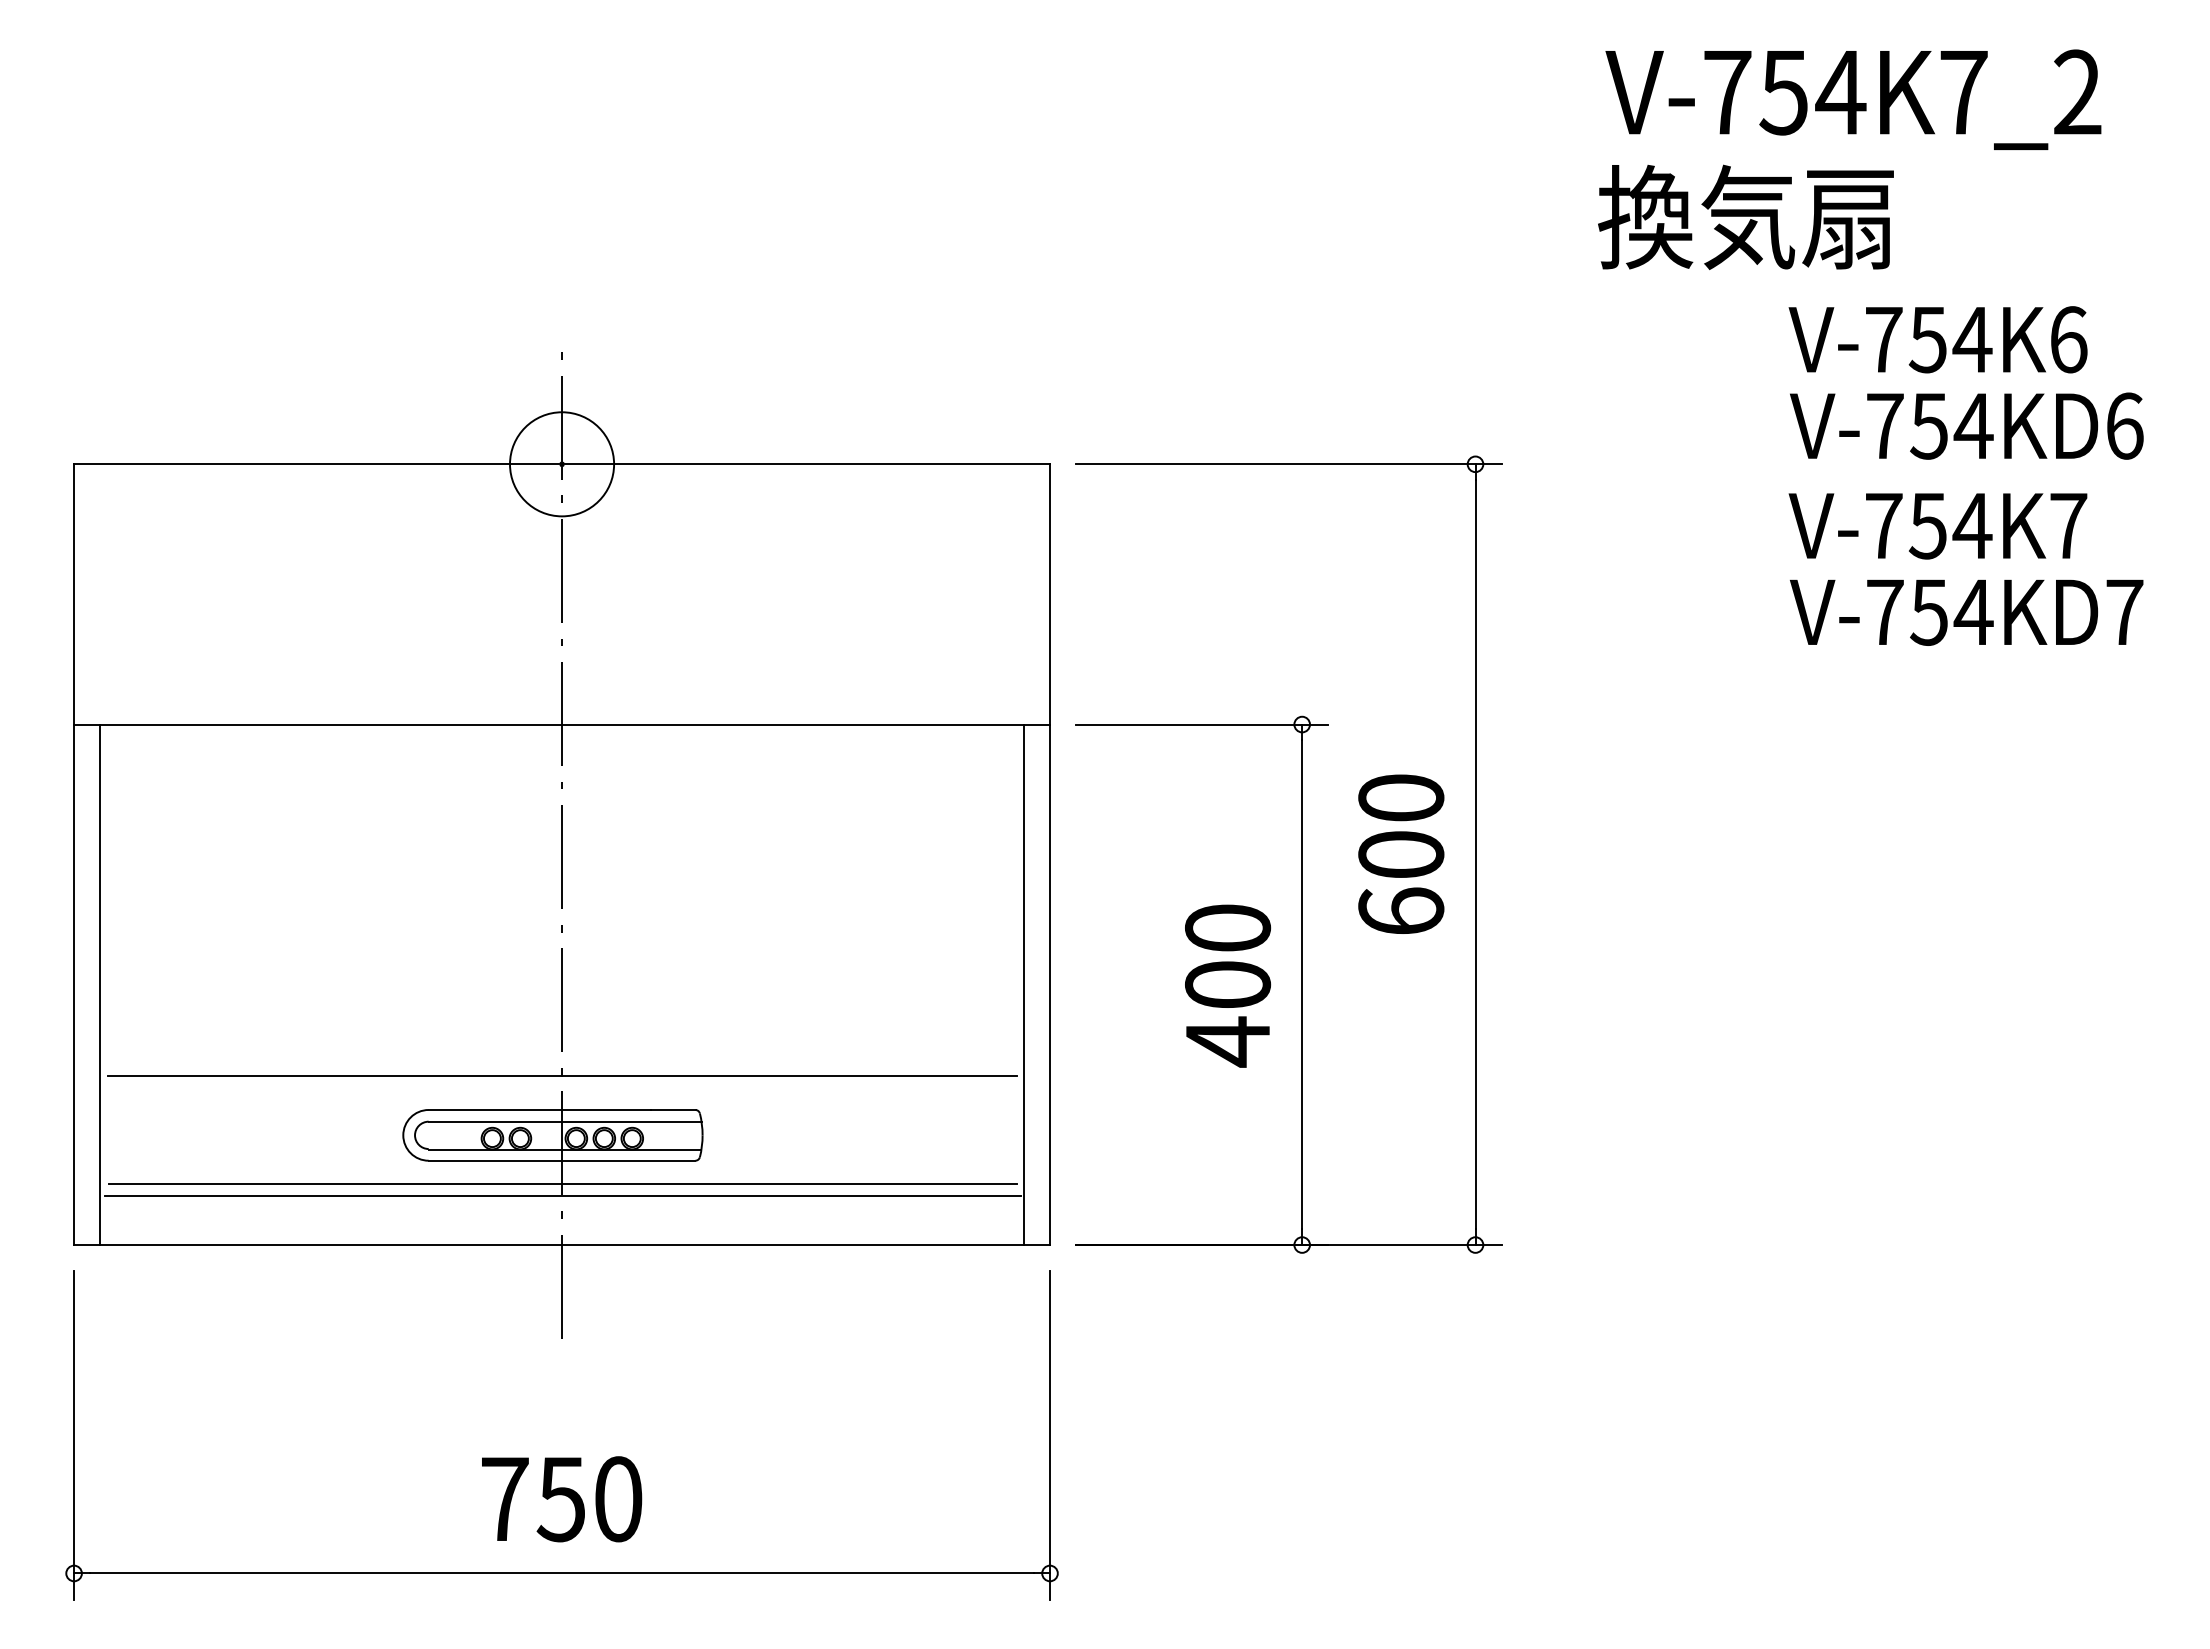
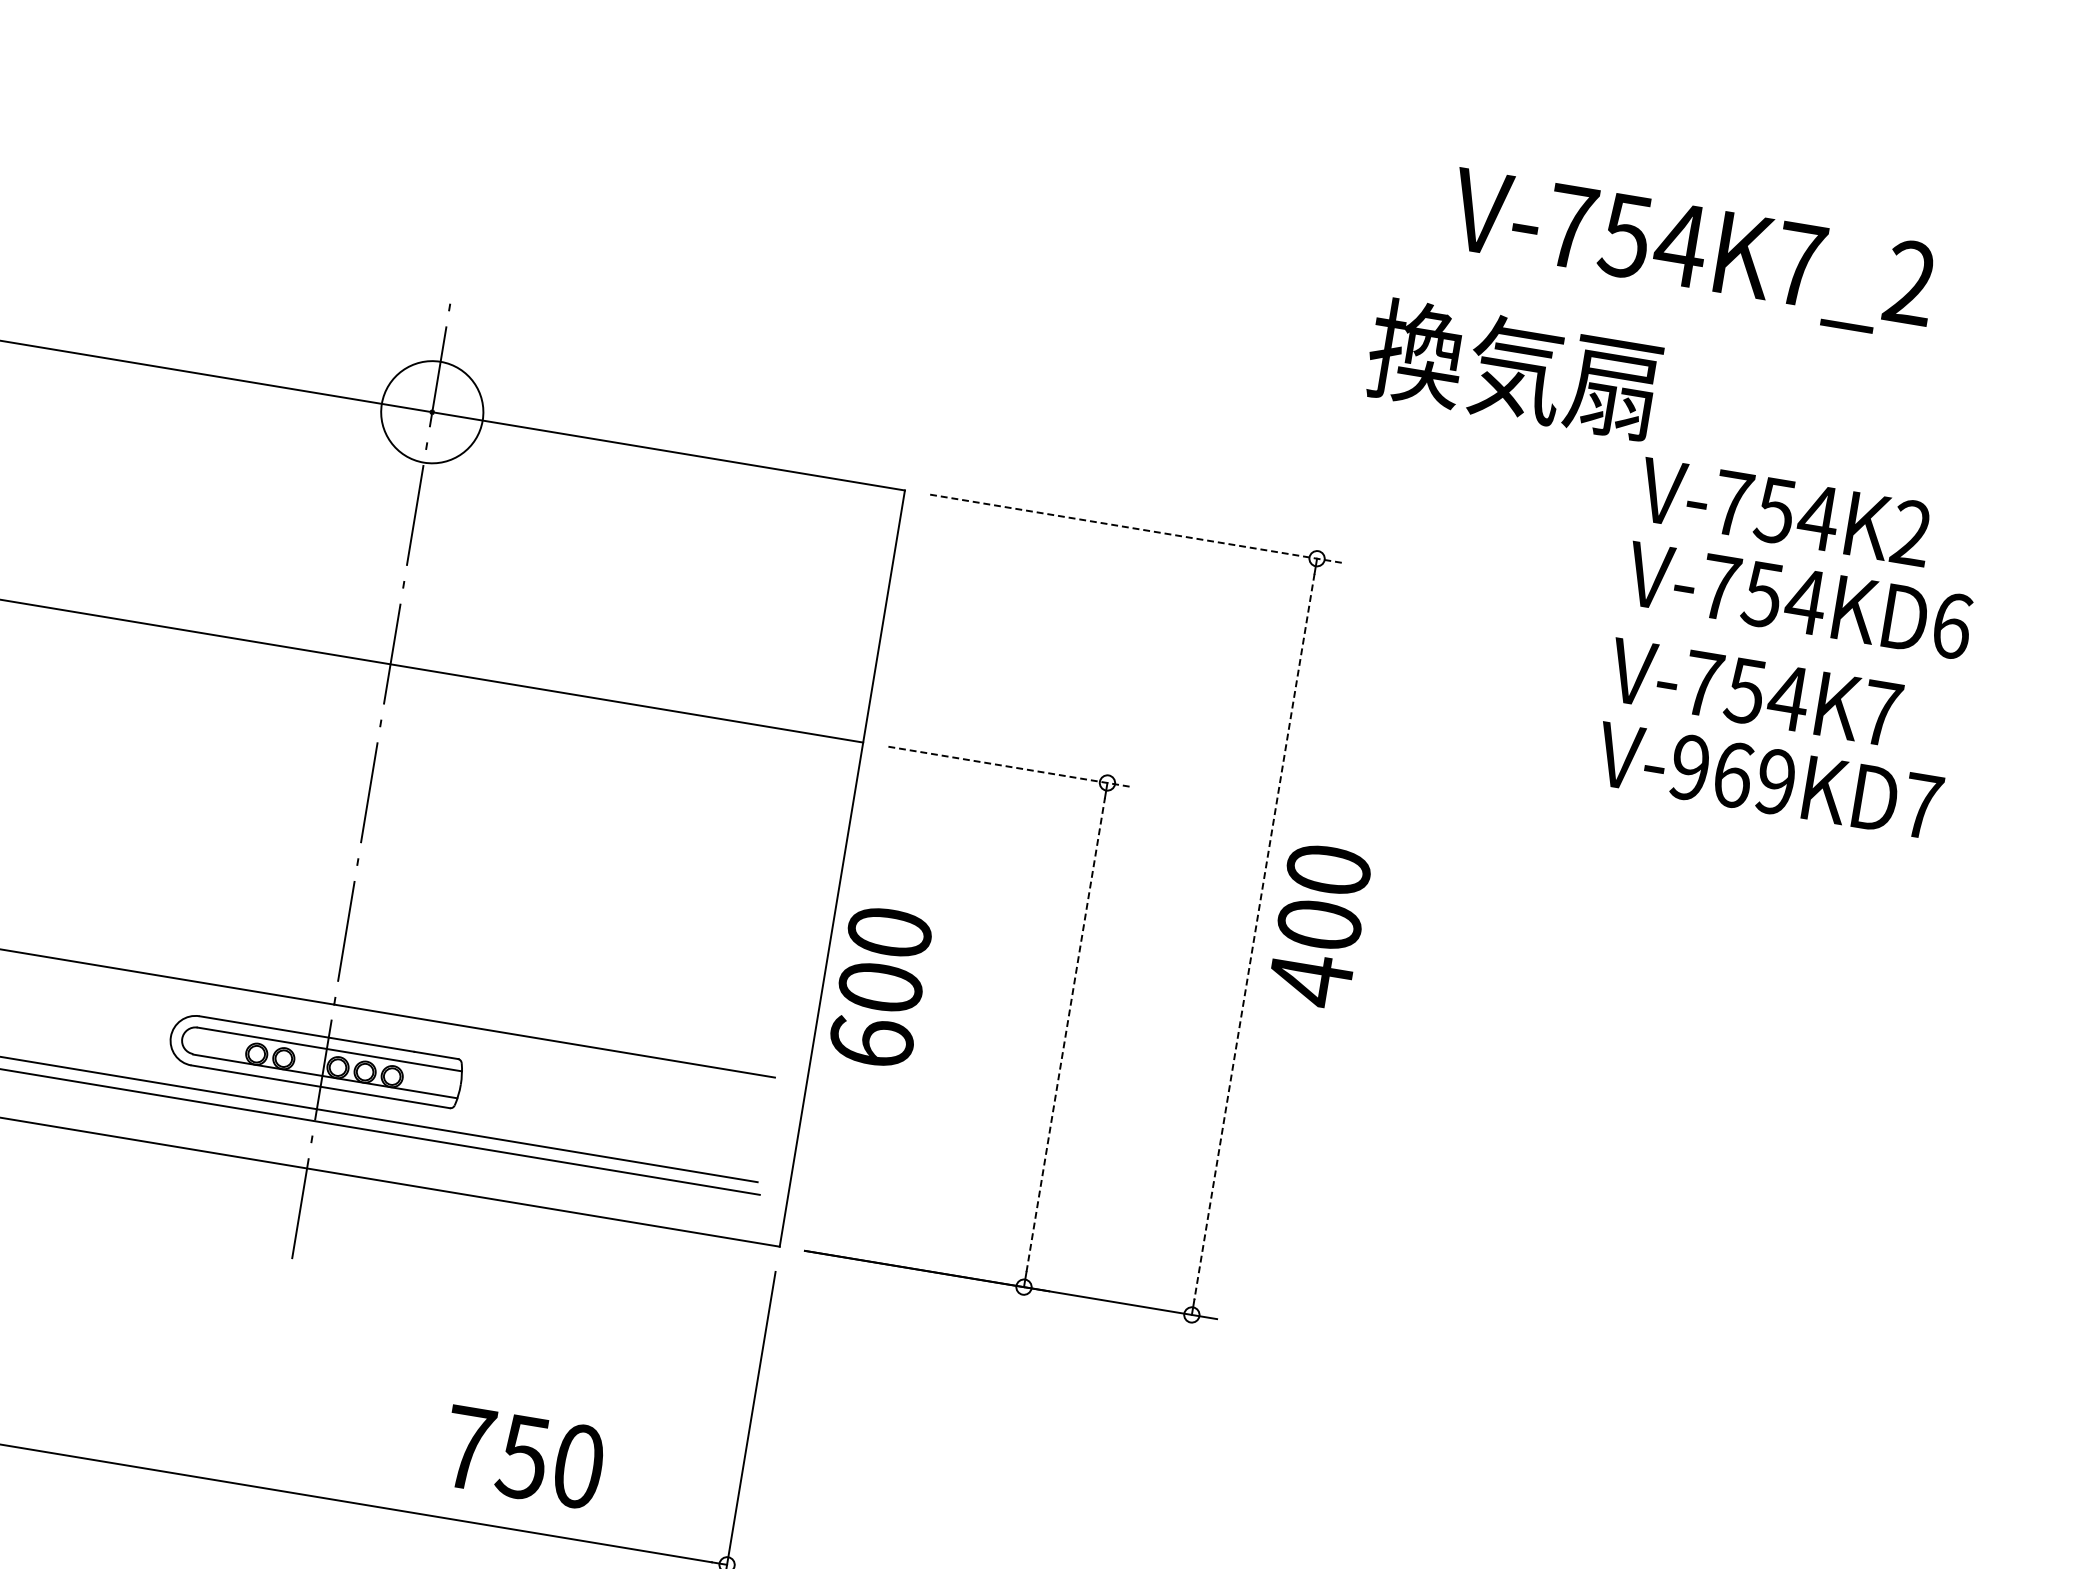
text: (1853, 99) -> (1691, 253), moved
text: (1745, 216) -> (1513, 368), moved
text: (2068, 339) -> (1911, 532), V-754K6 -> V-754K2
line: (1288, 464) -> (1135, 528), solid -> dashed
text: (1929, 611) -> (1733, 774), V-754KD7 -> V-969KD7
line: (1202, 724) -> (1010, 766), solid -> dashed
text: (1401, 853) -> (881, 986), moved
line: (1475, 854) -> (1254, 936), solid -> dashed
line: (1023, 984) -> (795, 990), removed
line: (1302, 984) -> (1066, 1034), solid -> dashed
text: (1228, 985) -> (1320, 925), moved
text: (562, 1499) -> (524, 1457), moved

